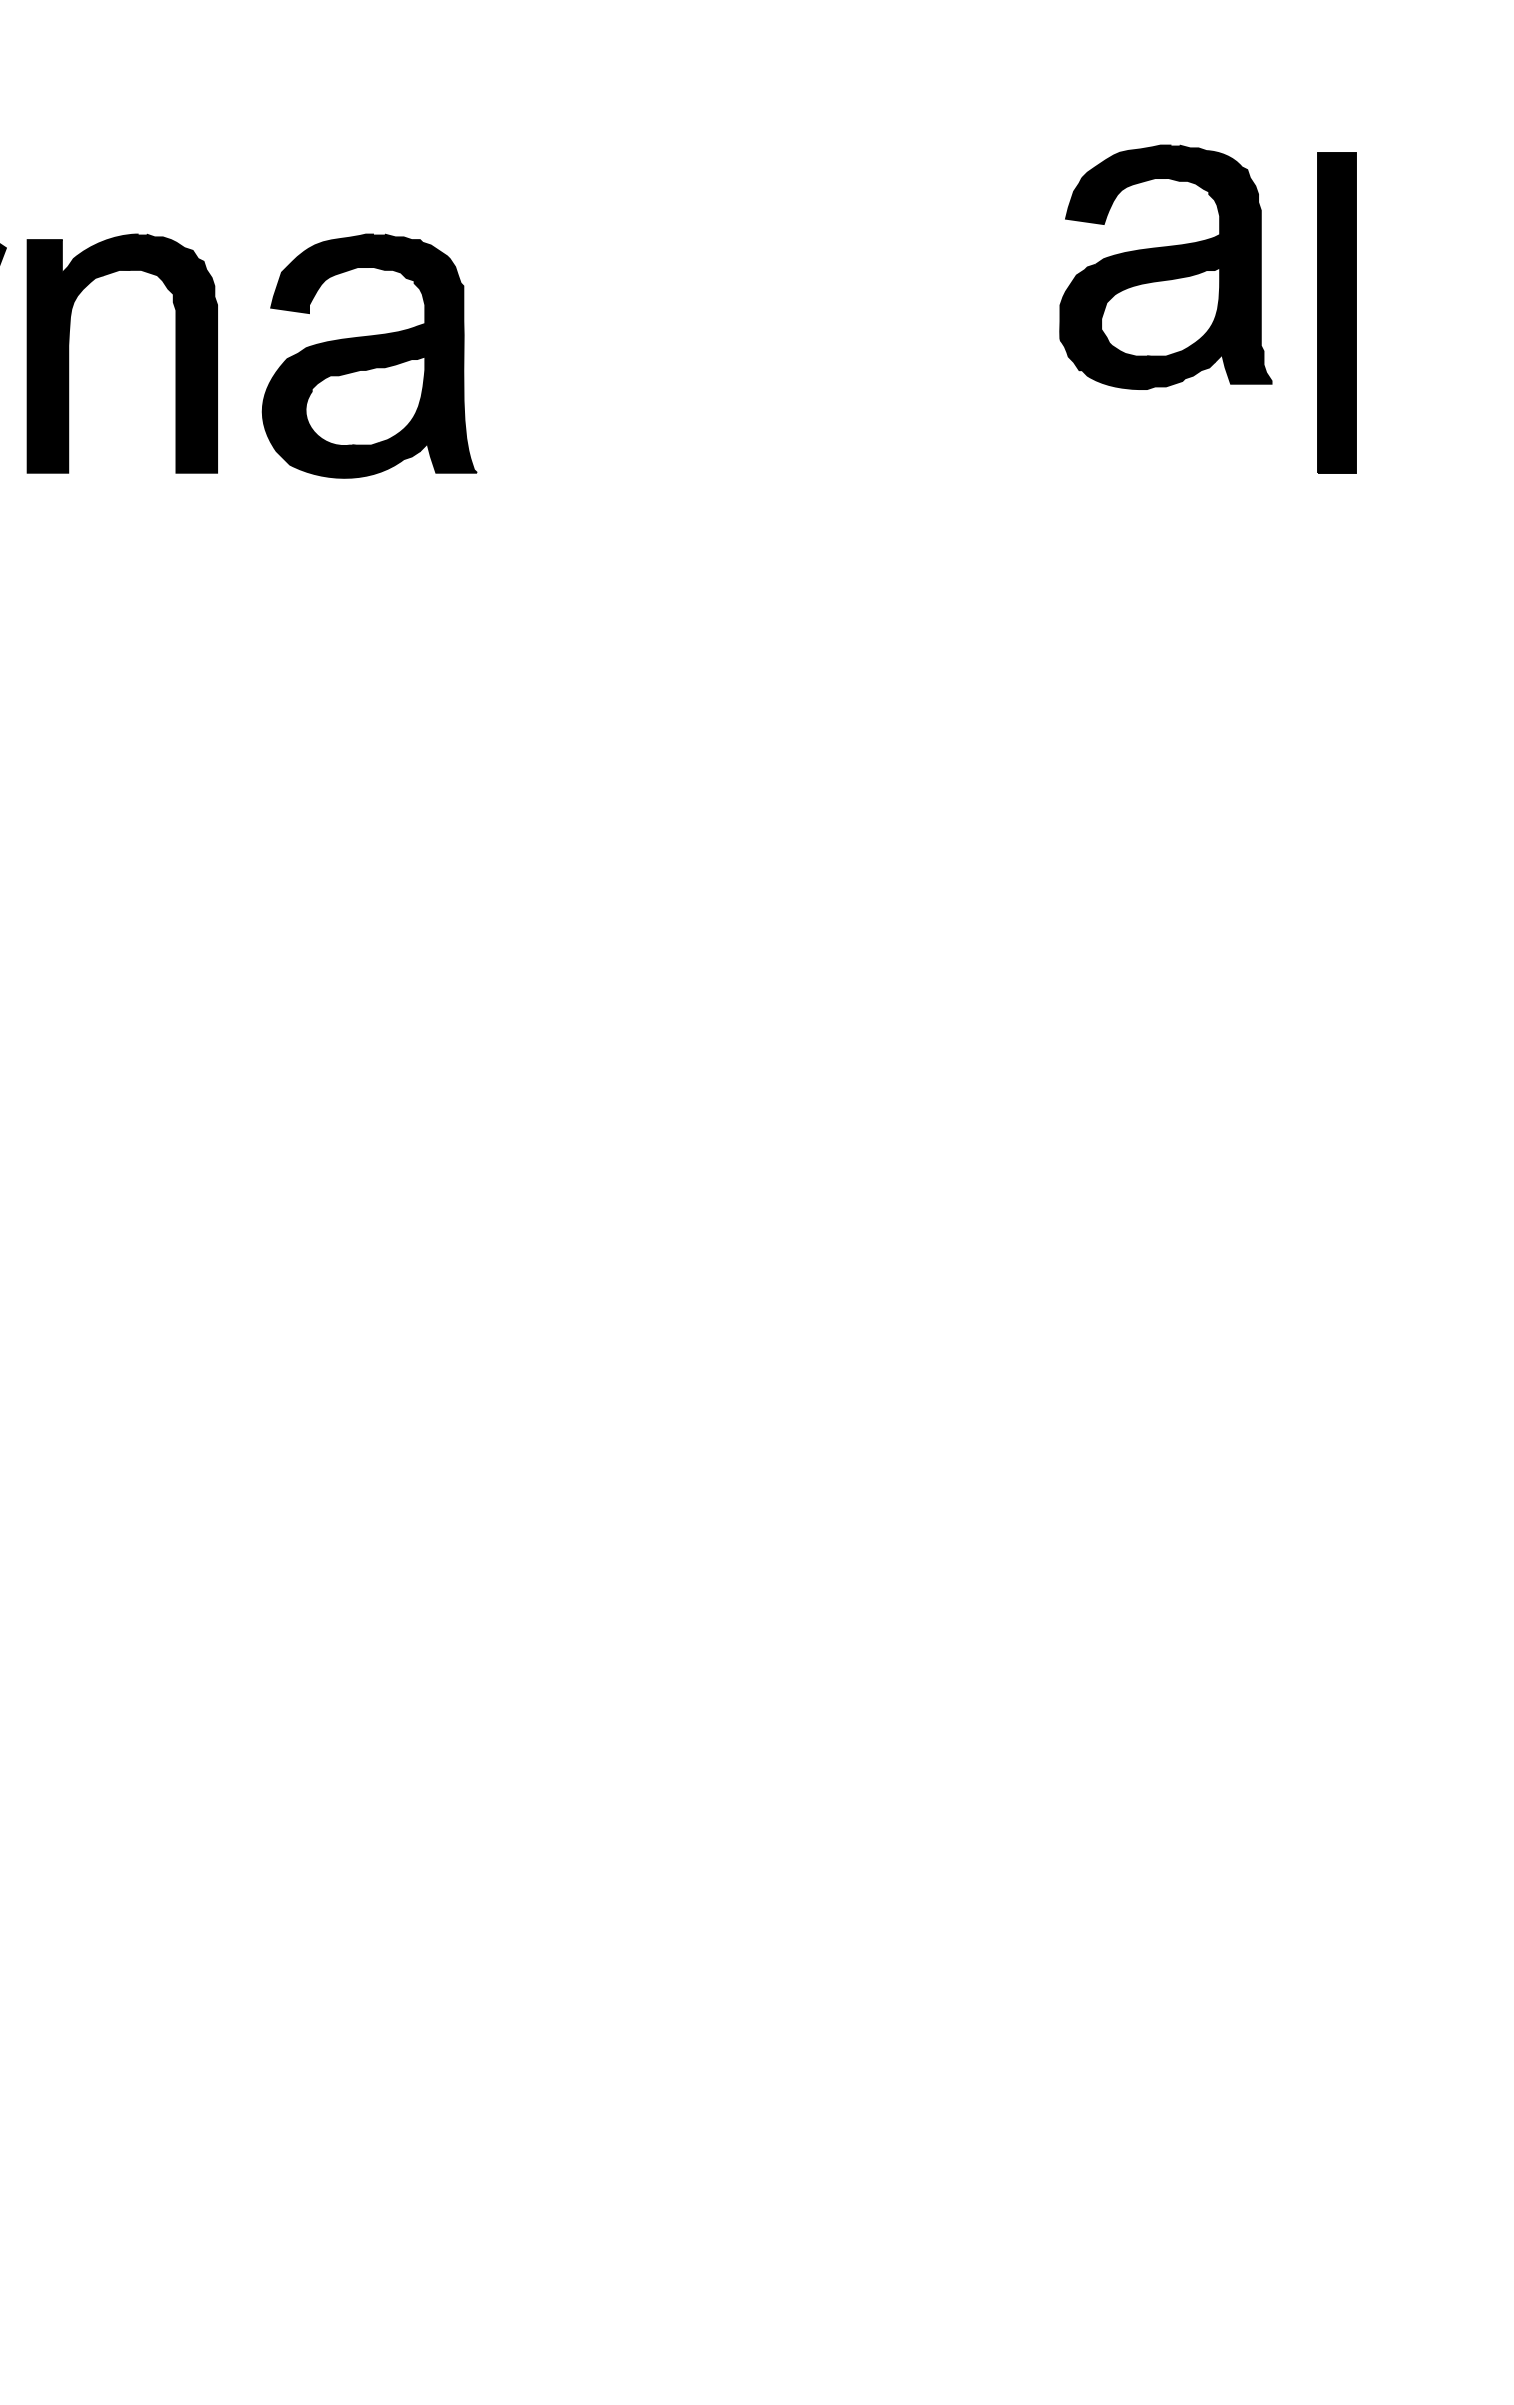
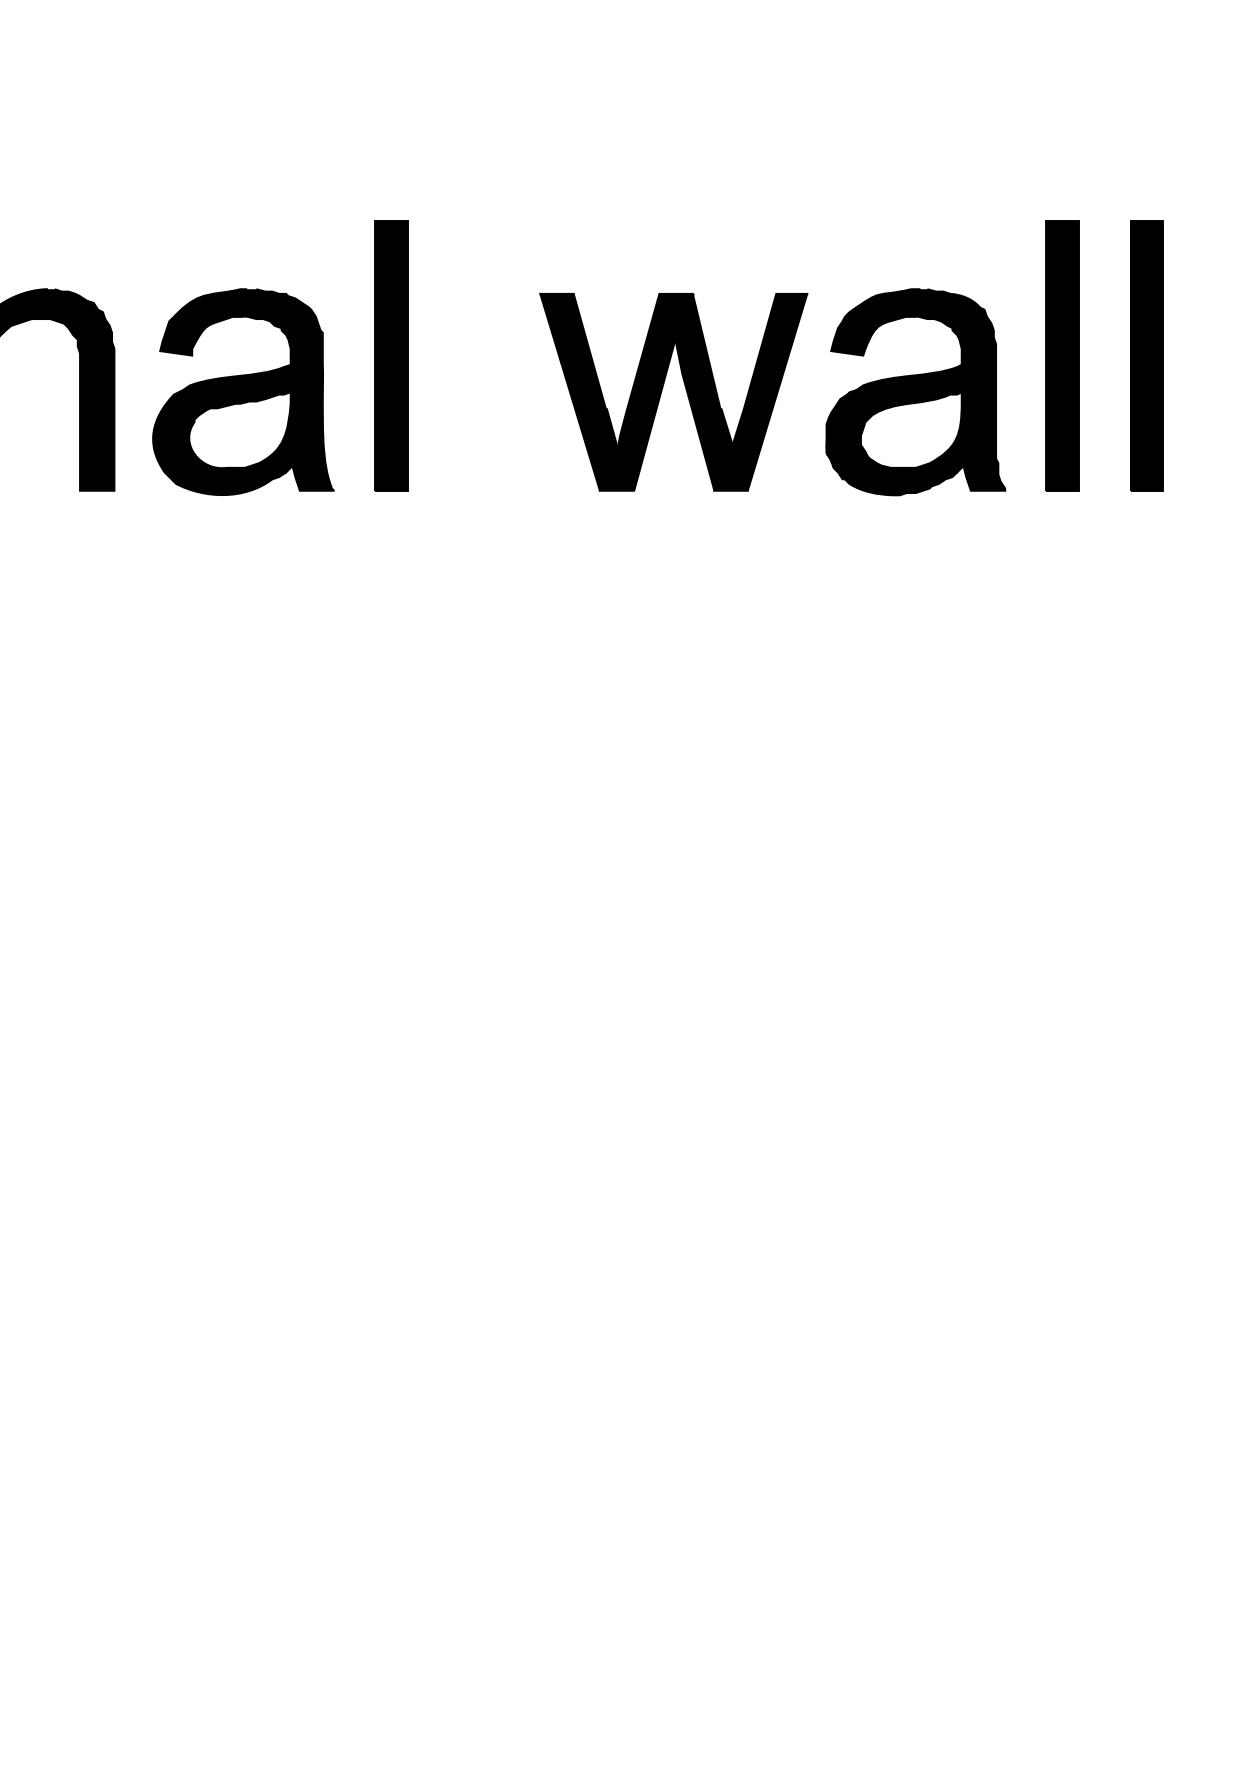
part: (1165, 266) -> (915, 391), moved
part: (543, 312) -> (390, 355), added
part: (1436, 312) -> (1146, 355), added
part: (865, 351) -> (663, 388), added

